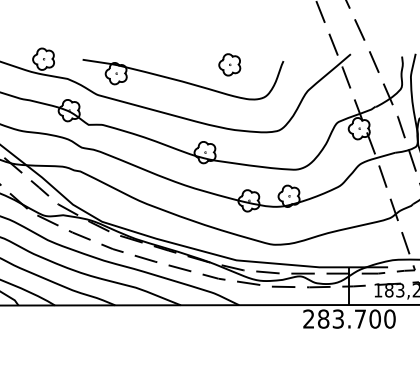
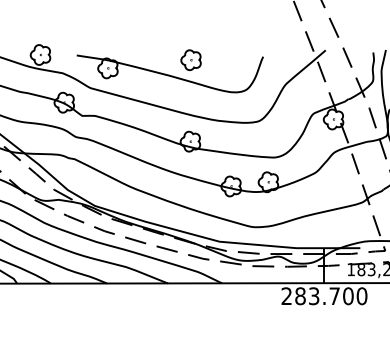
part: (229, 64) -> (190, 59), moved

